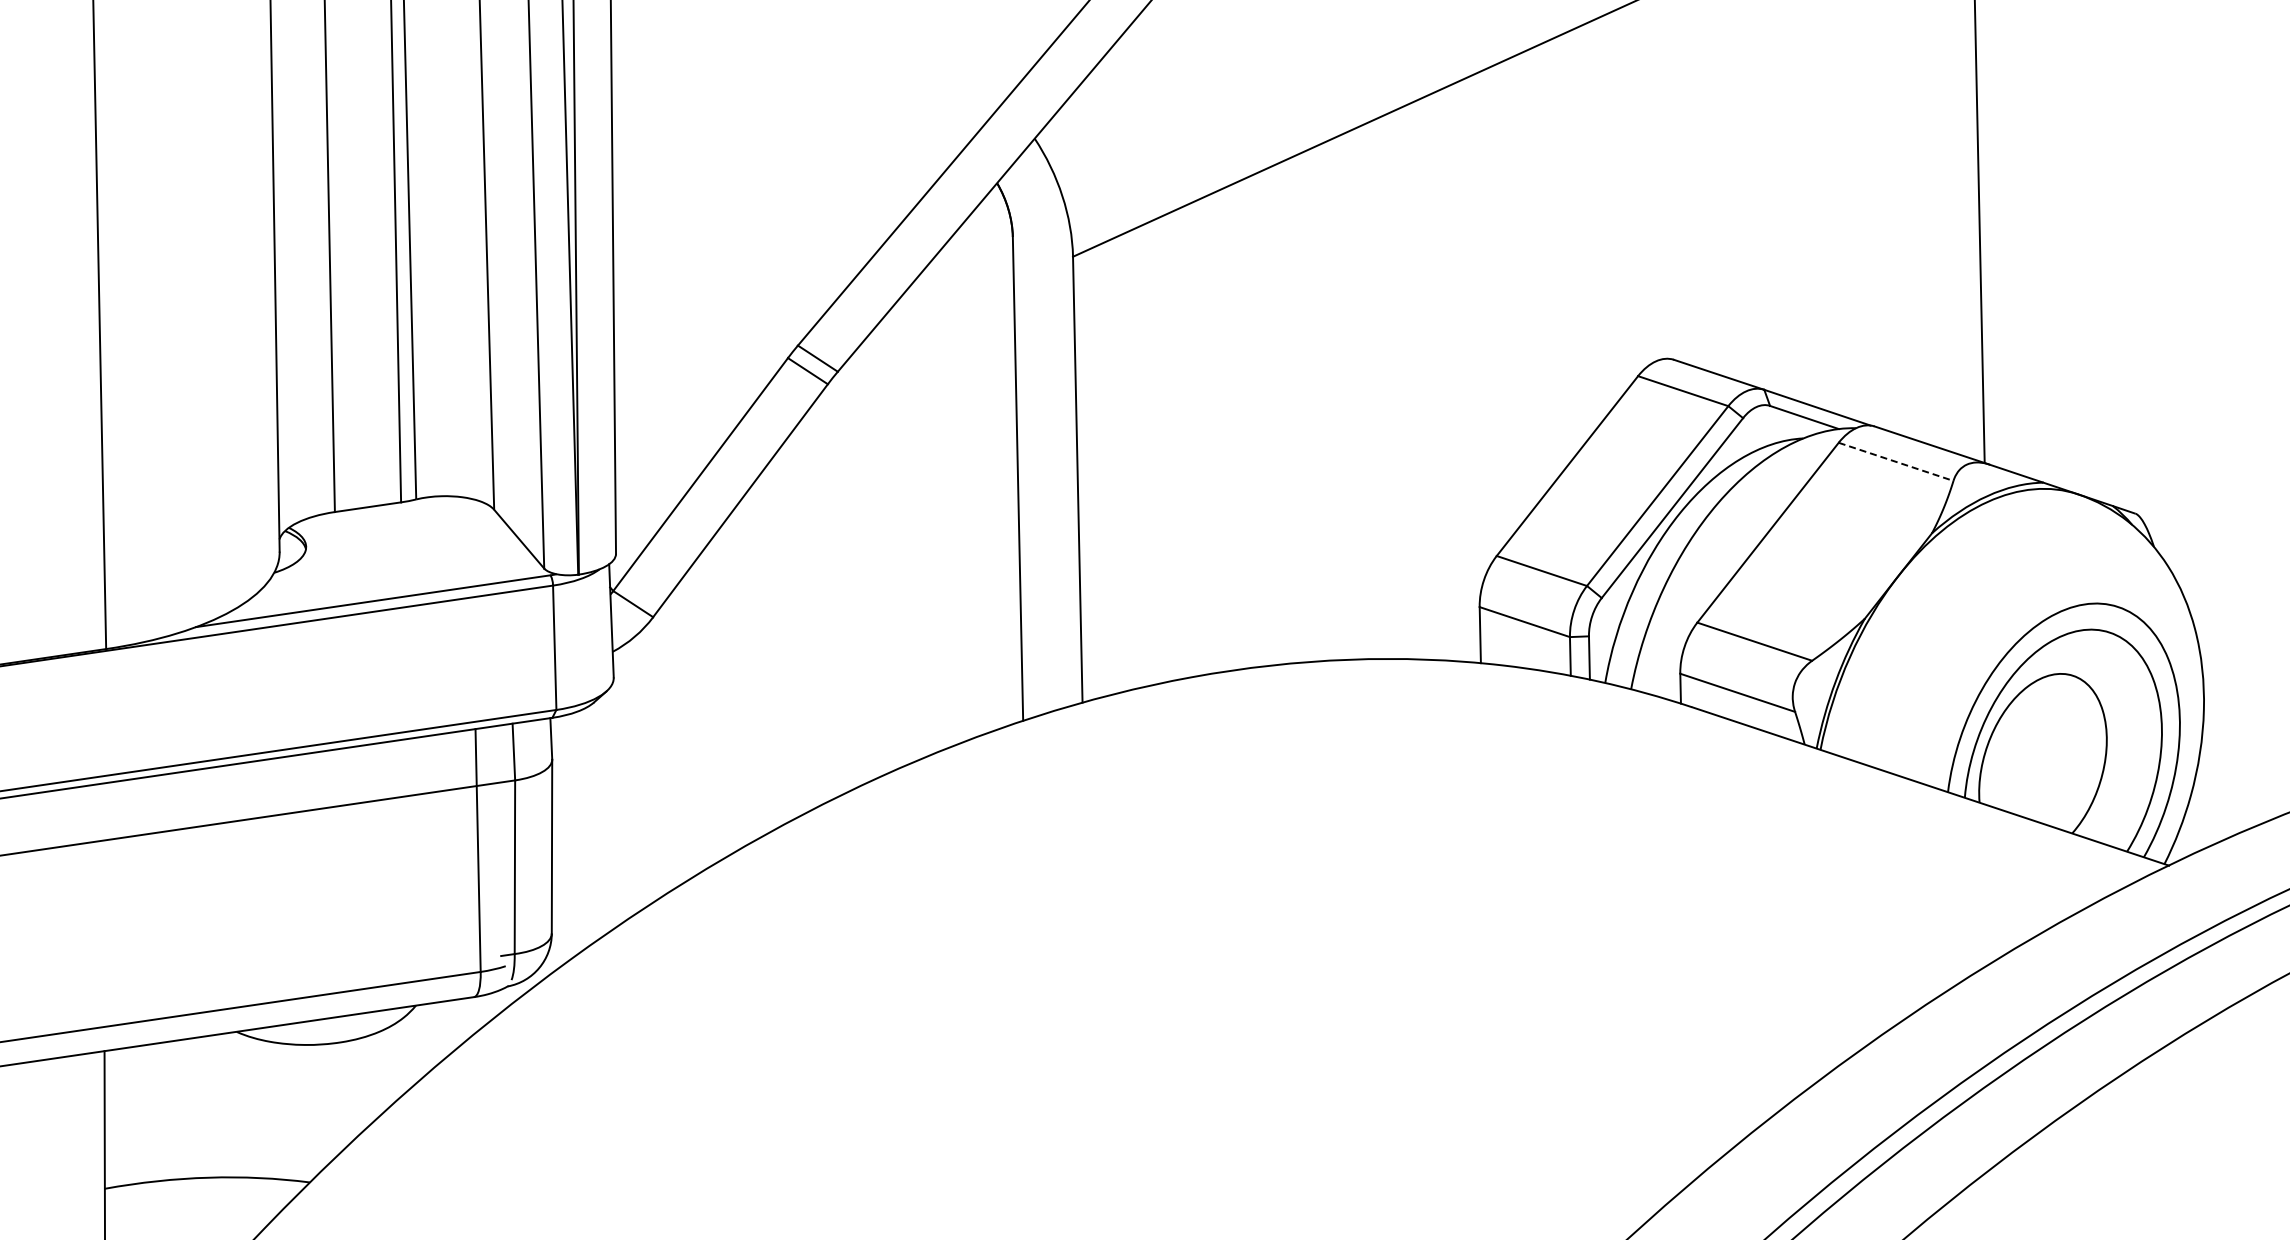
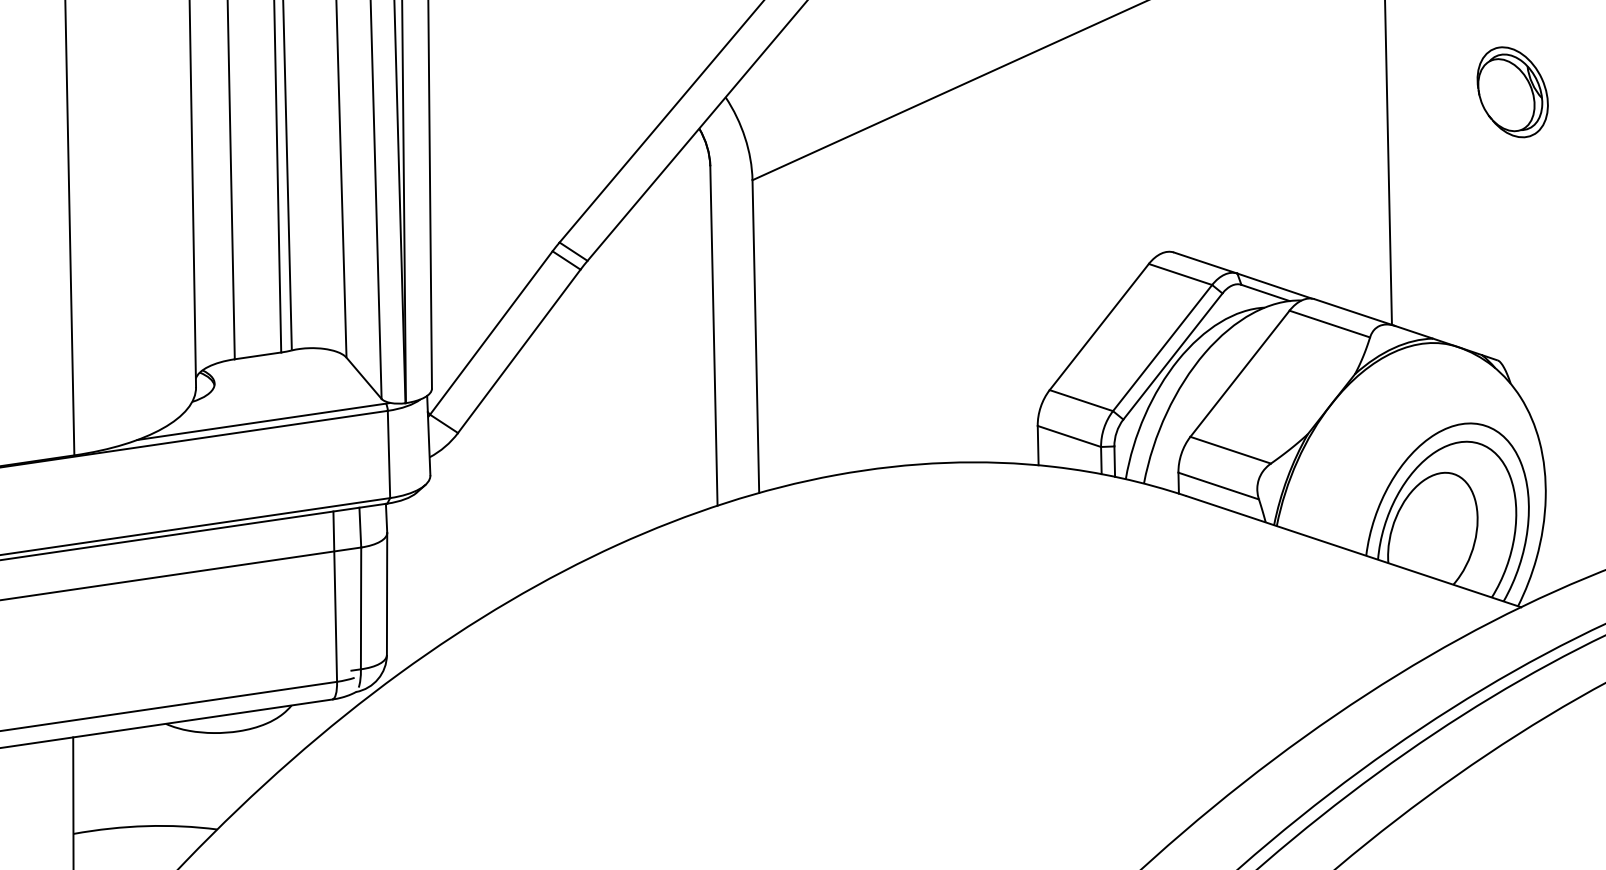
part: (2156, 131) -> (1512, 92), added
line: (1896, 462) -> (1330, 324), dashed -> solid

